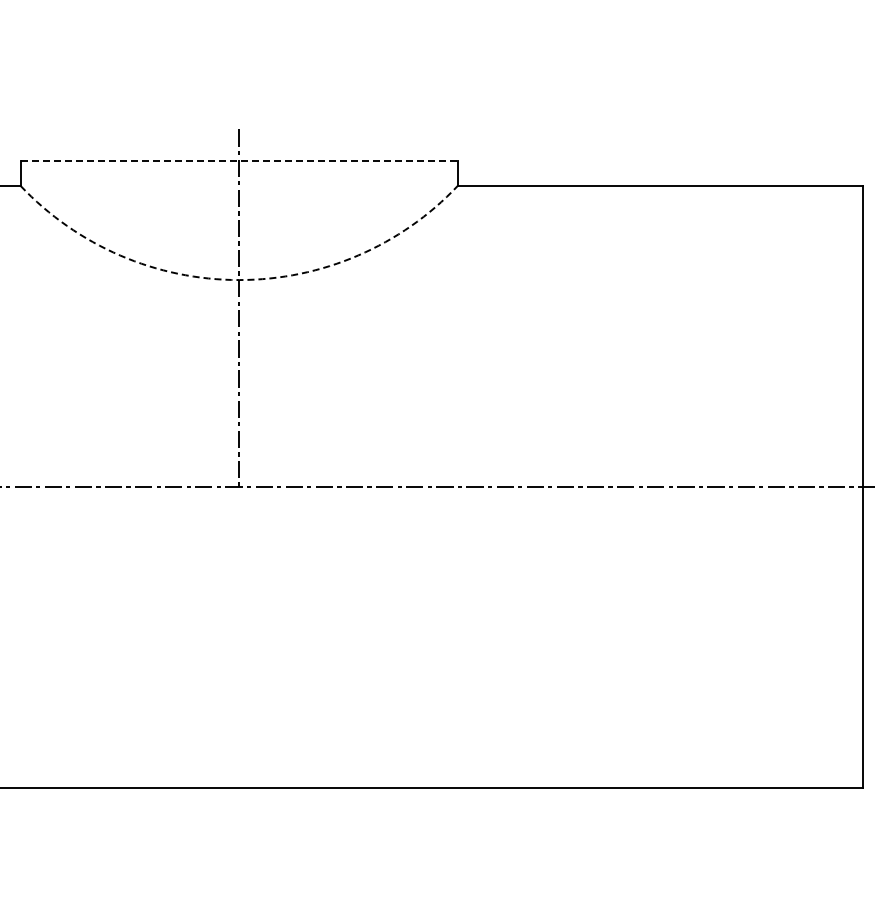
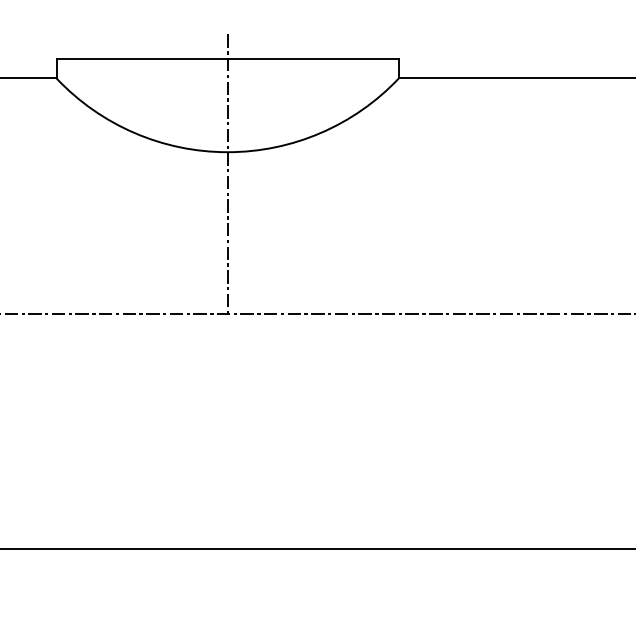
line: (239, 161) -> (227, 59), dashed -> solid
arc: (239, 280) -> (227, 152), dashed -> solid

